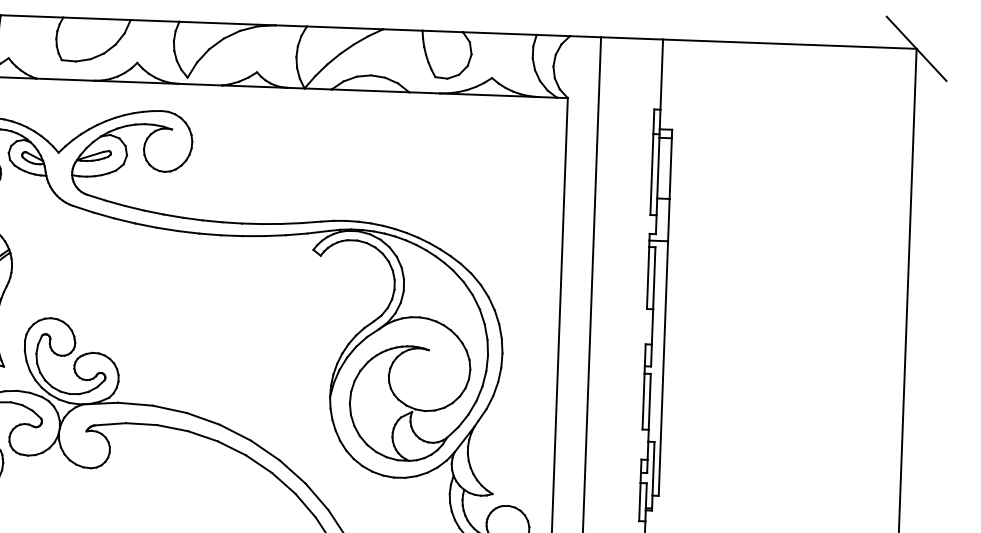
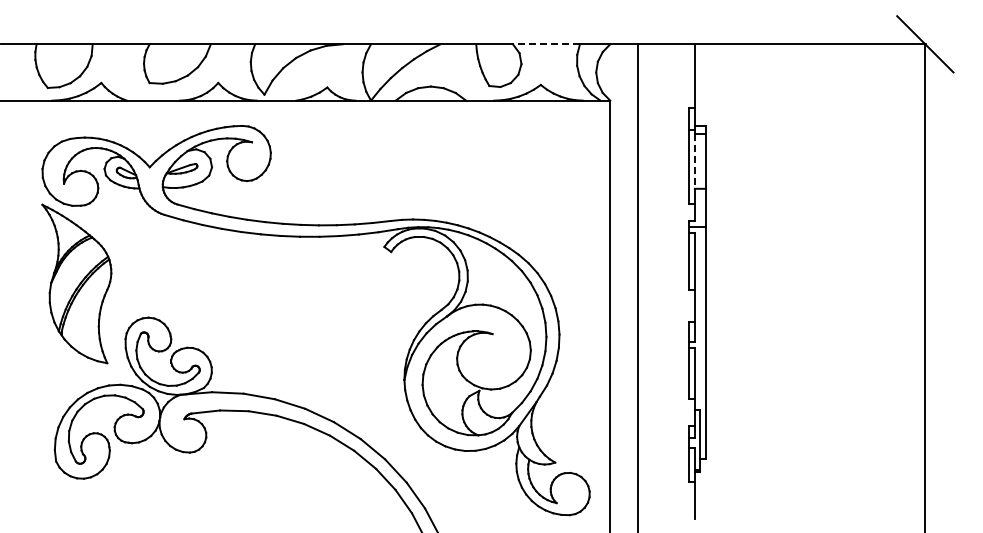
line: (498, 33) -> (545, 44), solid -> dashed
line: (657, 168) -> (694, 161), solid -> dashed

